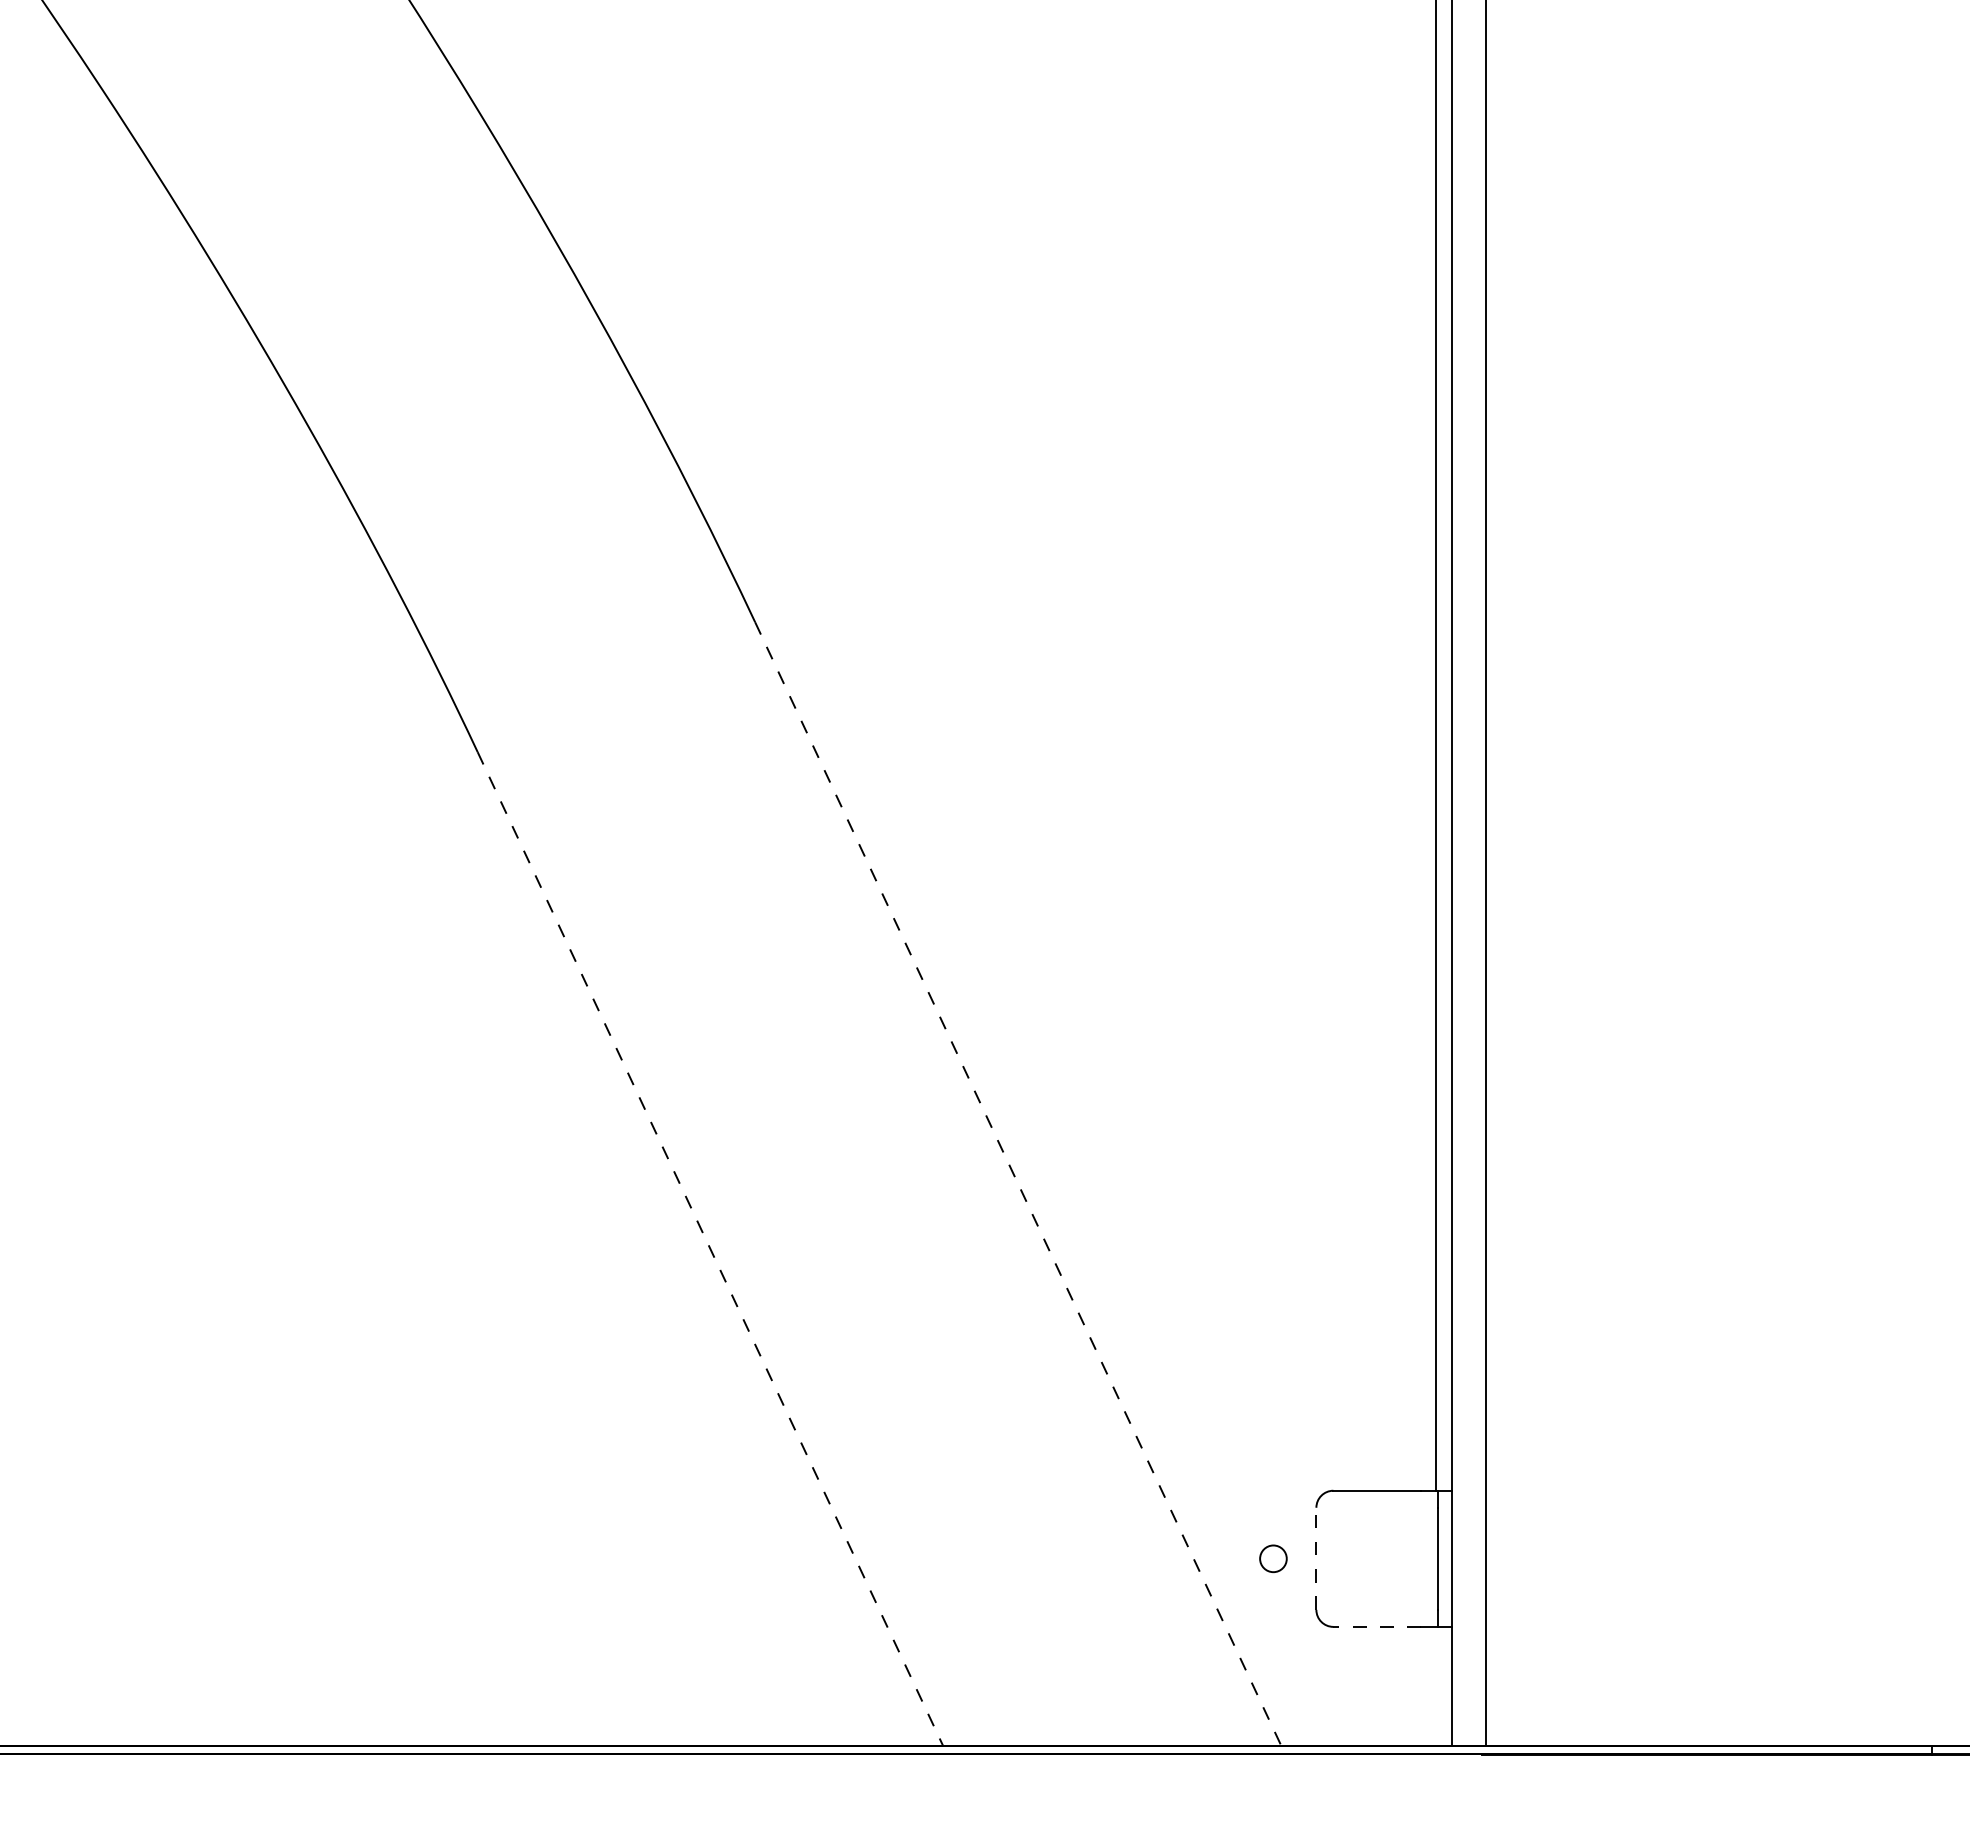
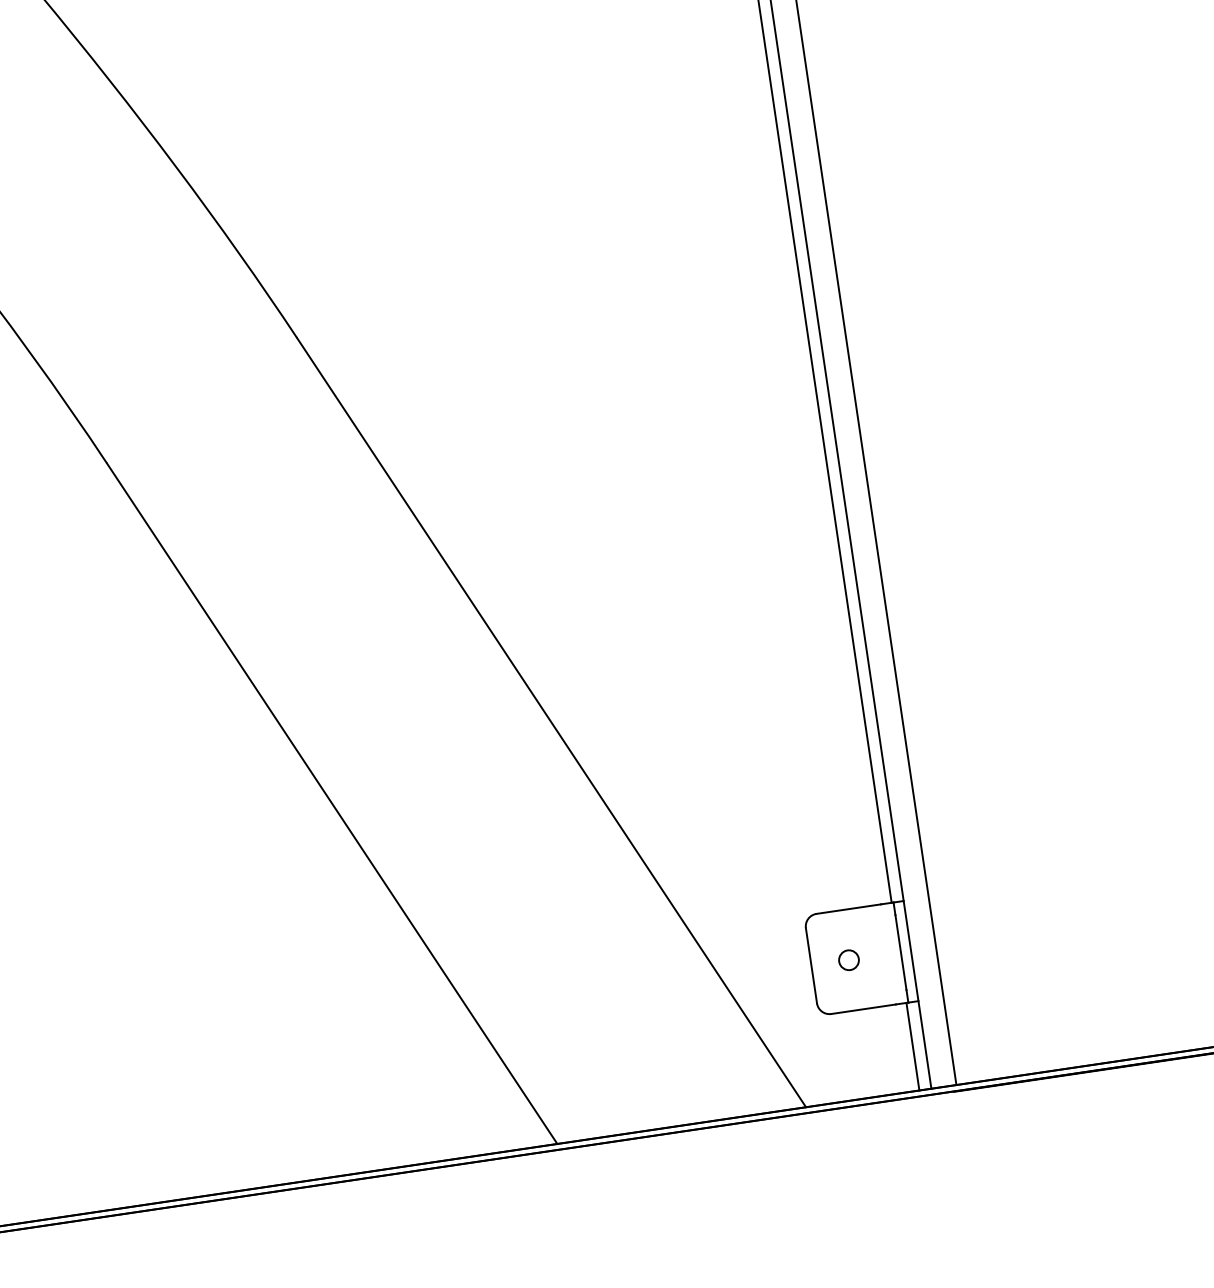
line: (1018, 1184) -> (551, 722), dashed -> solid
line: (710, 1249) -> (332, 804), dashed -> solid
circle: (1273, 1558) -> (849, 960), moved
line: (1316, 1558) -> (811, 965), dashed -> solid
line: (1377, 1626) -> (863, 1008), dashed -> solid
line: (1435, 1686) -> (912, 1046), added

